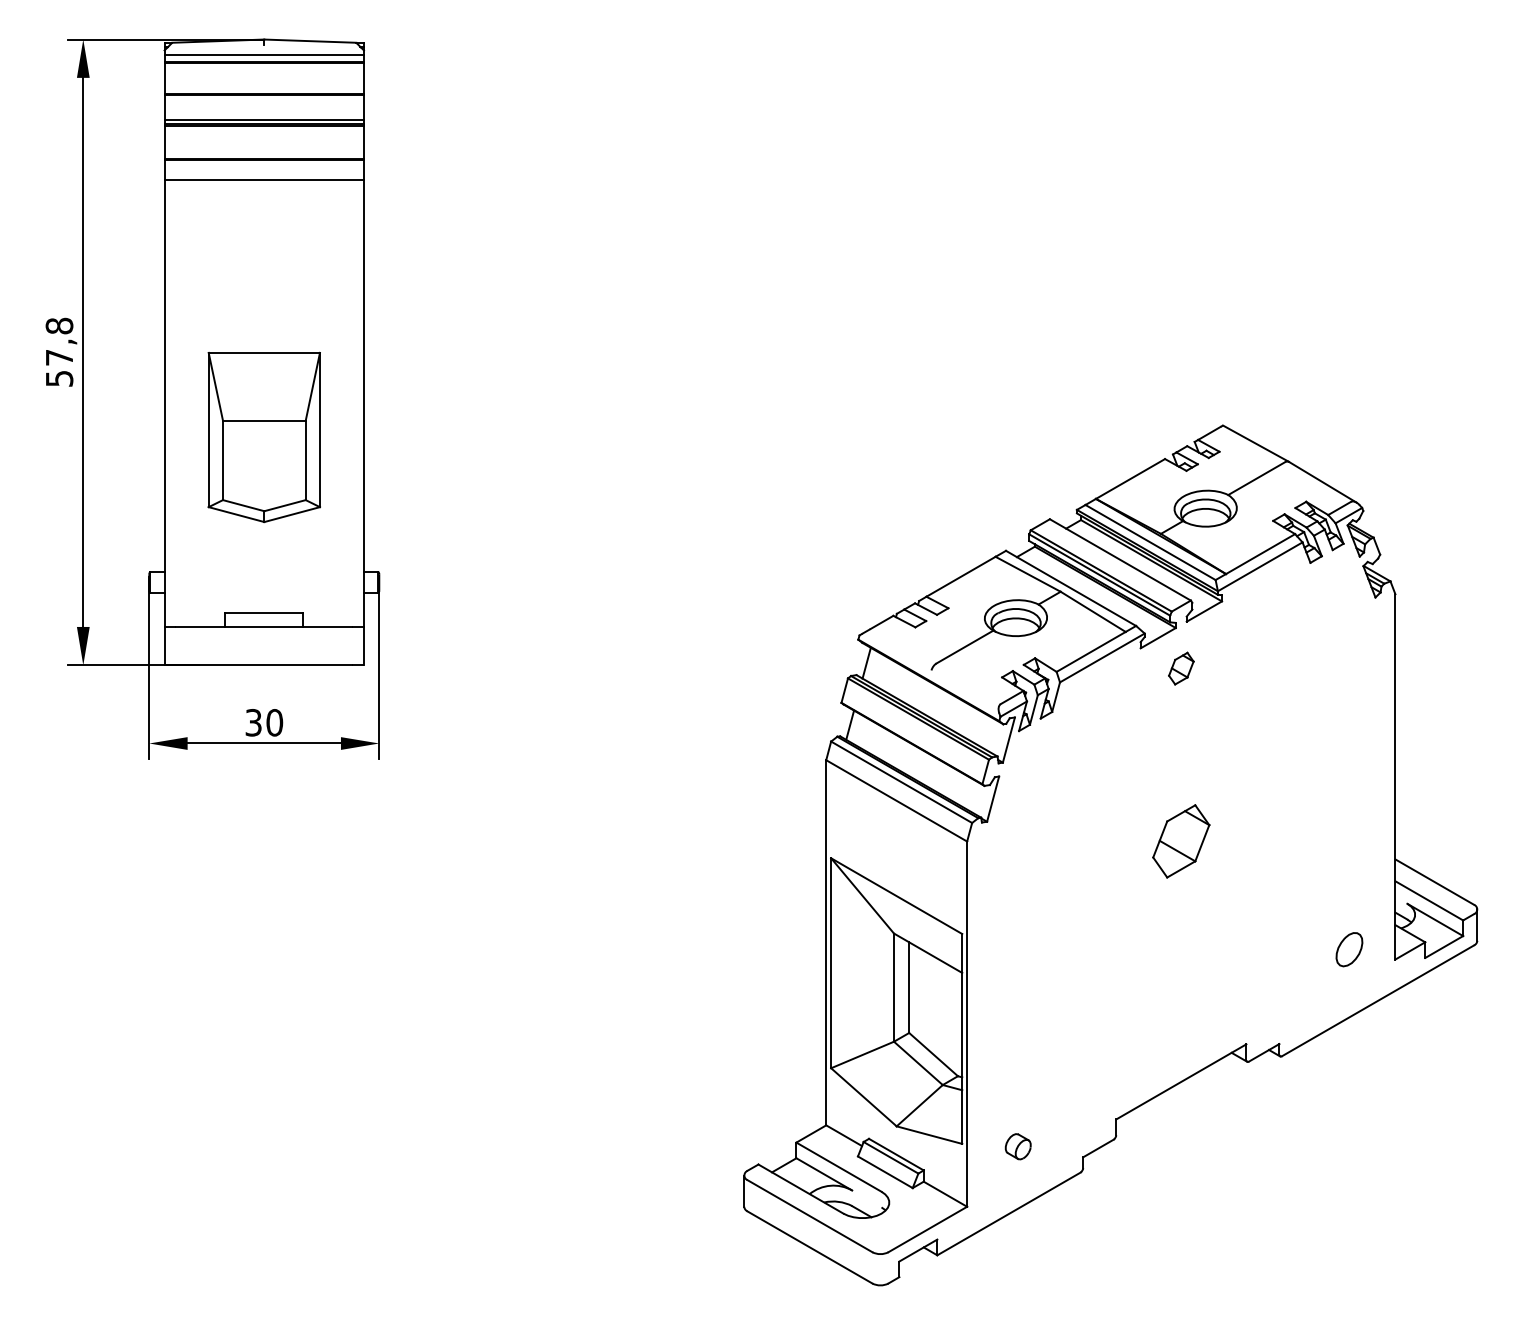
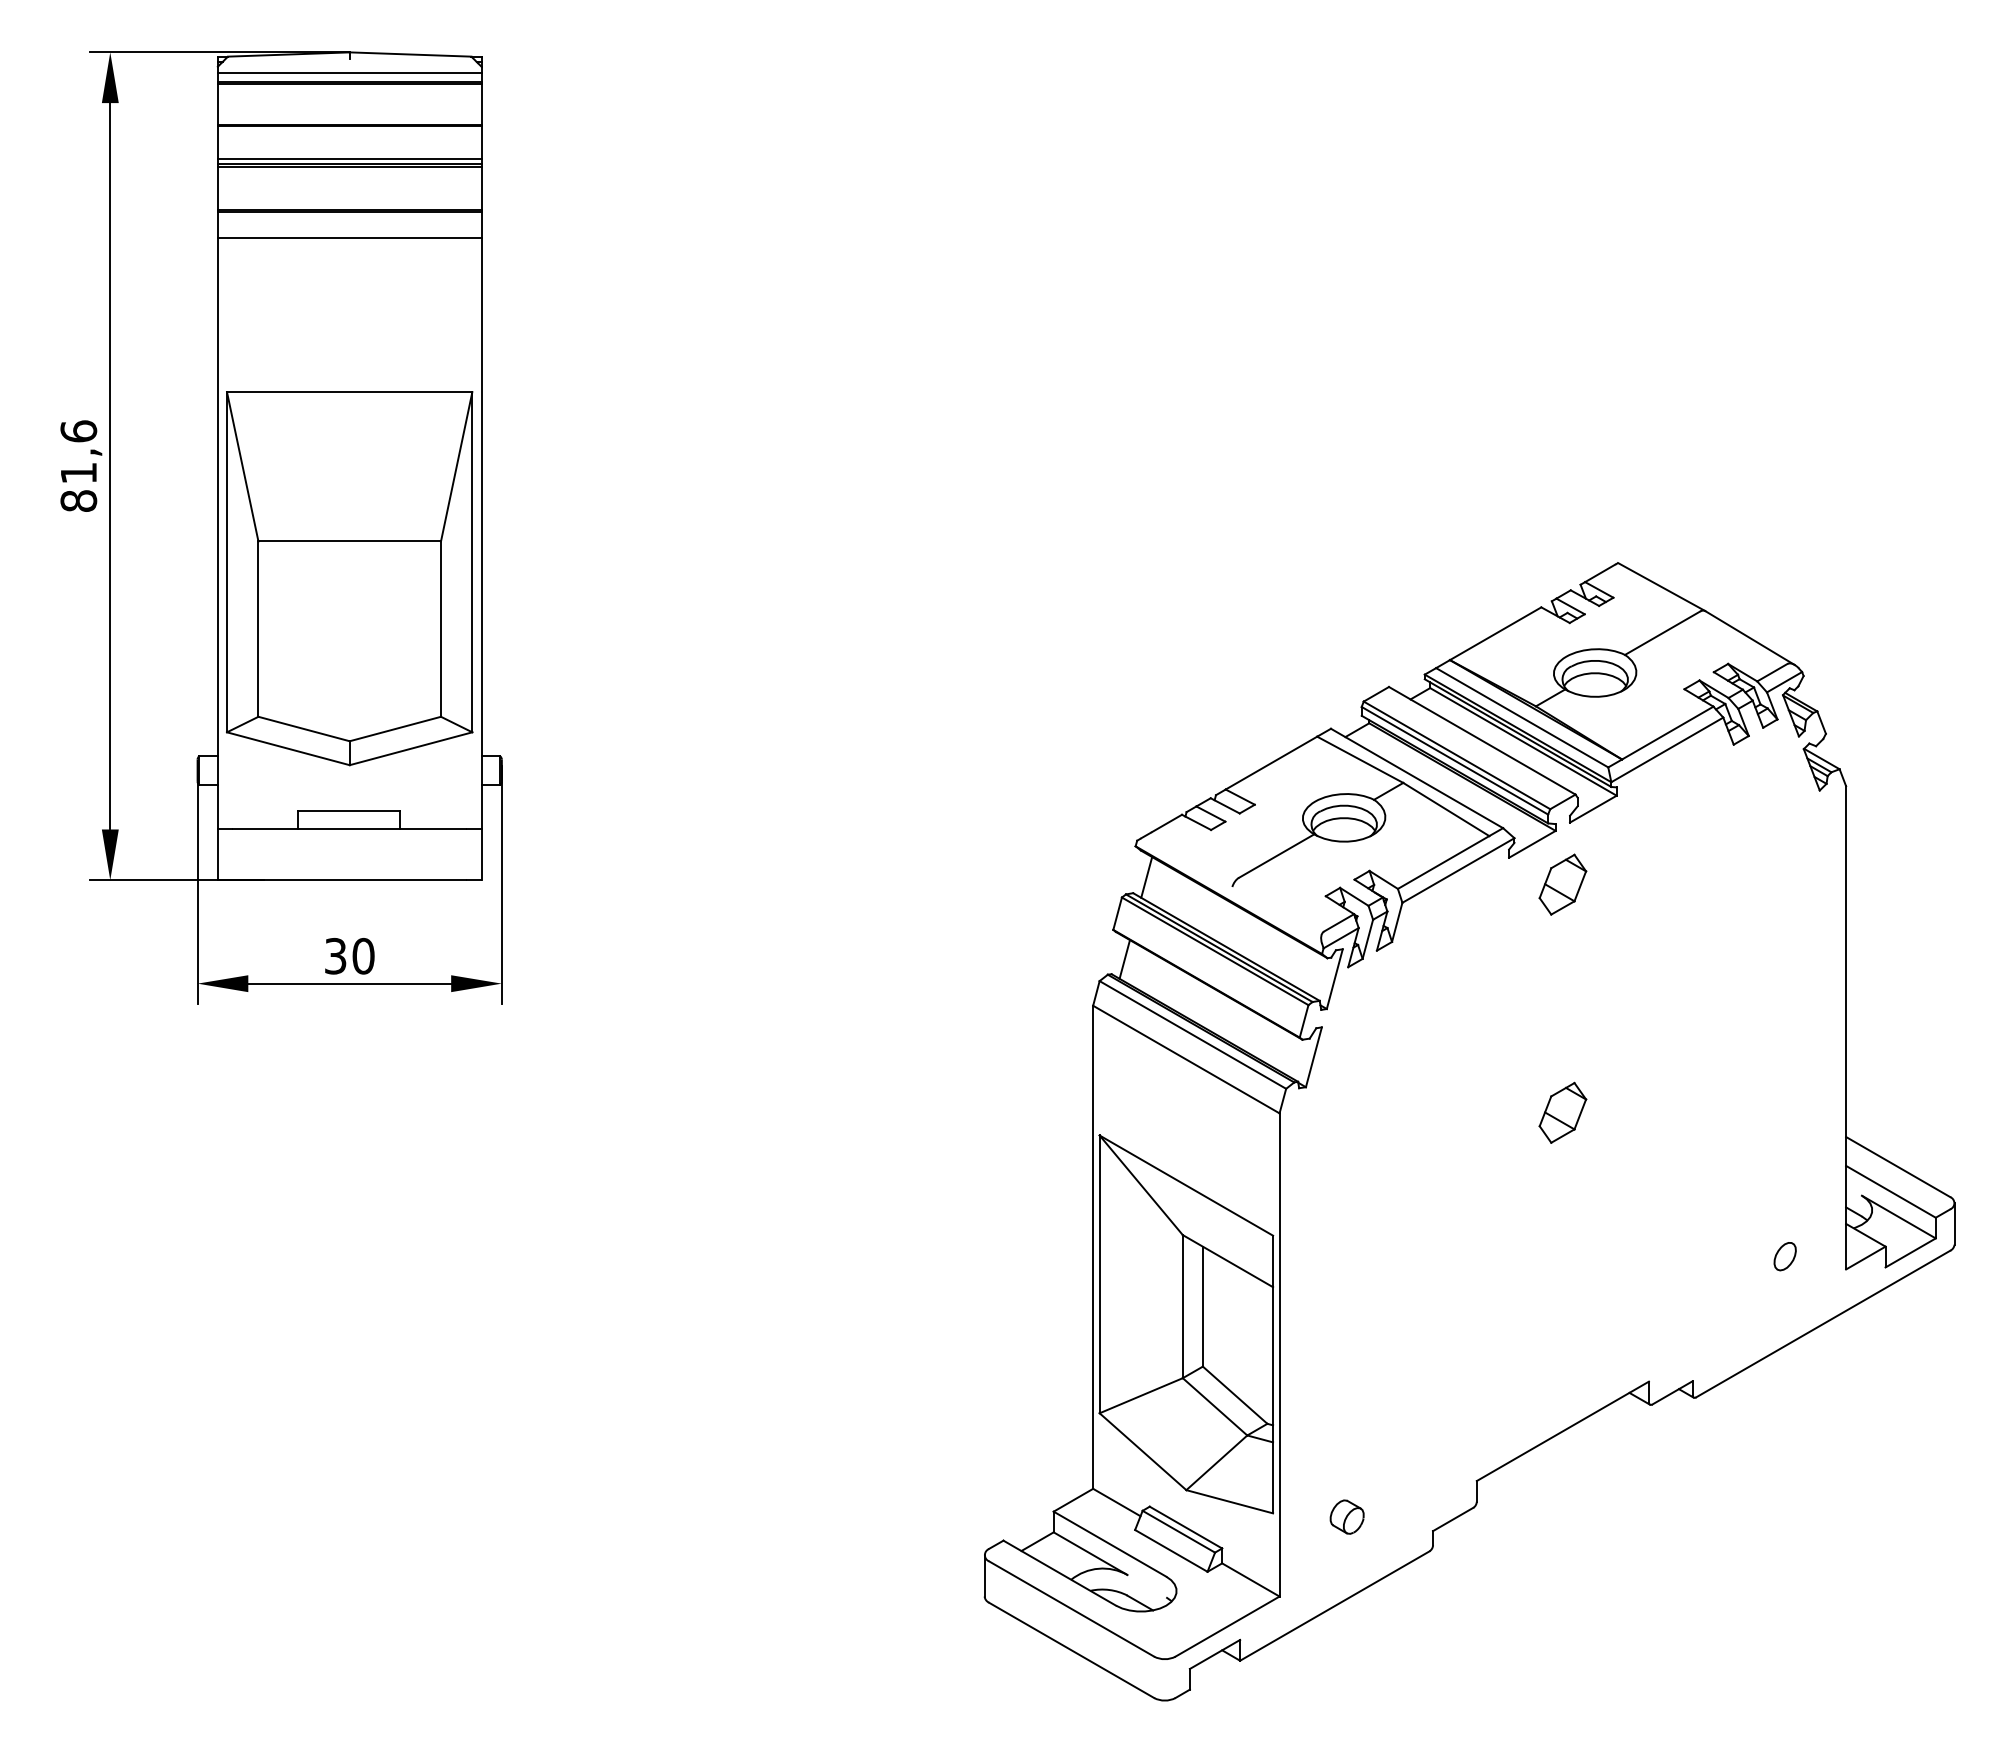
text: (59, 351) -> (78, 465), 57,8 -> 81,6
part: (264, 437) -> (349, 578), size x1.67
part: (1181, 668) -> (1562, 884), size x1.43
part: (1181, 840) -> (1562, 1112), size x0.62
part: (1348, 949) -> (1784, 1256), size x0.62

